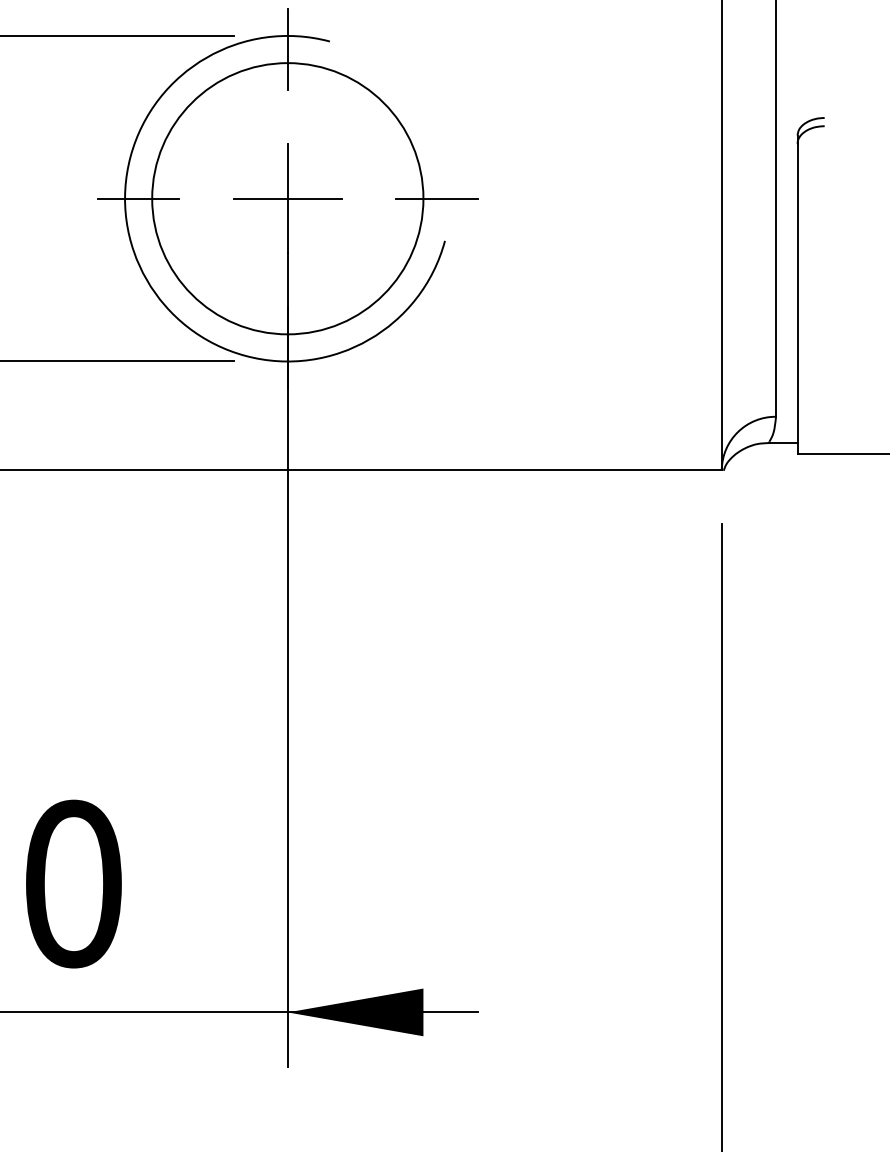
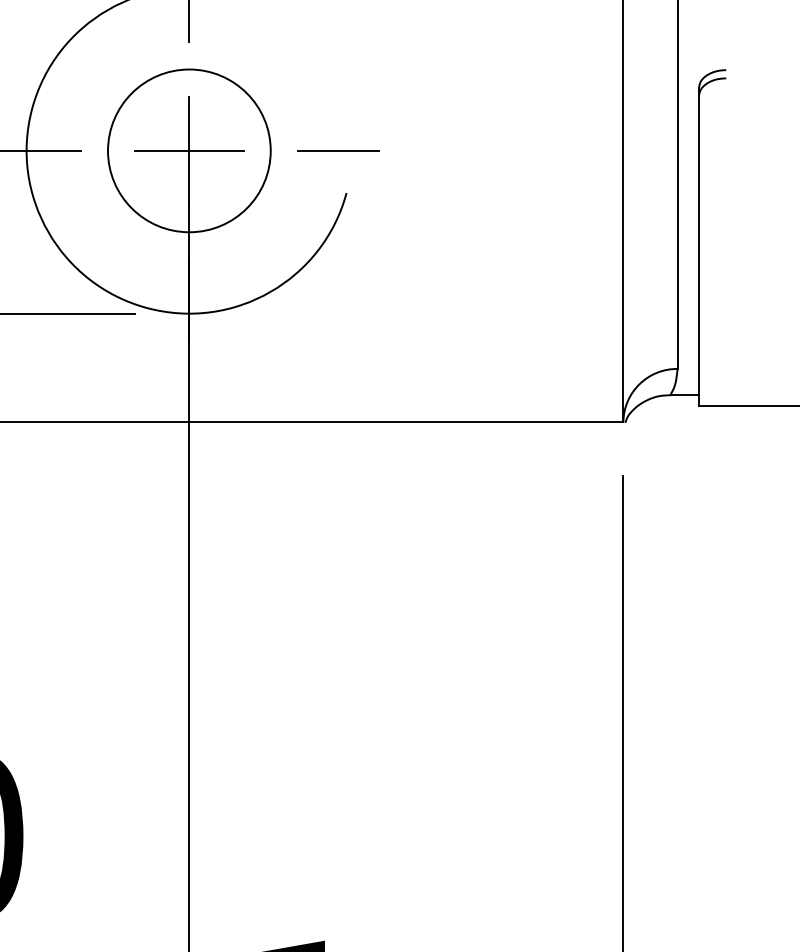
circle: (287, 198) -> (189, 150), size x0.6

